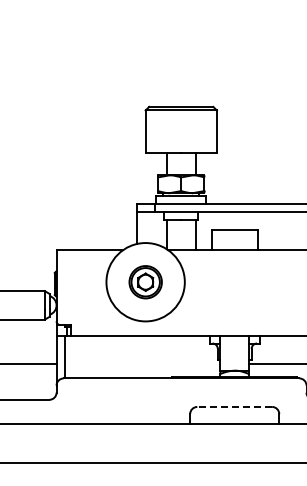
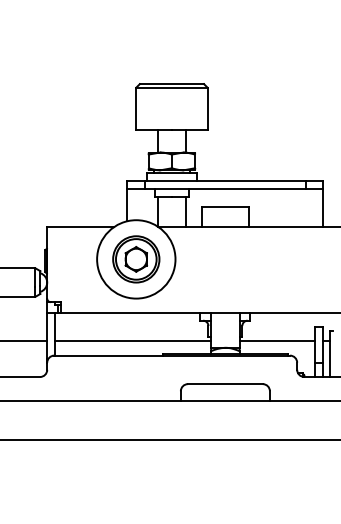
part: (145, 282) -> (136, 259), size x1.43
line: (142, 364) -> (133, 341), added
line: (233, 407) -> (224, 384), dashed -> solid

